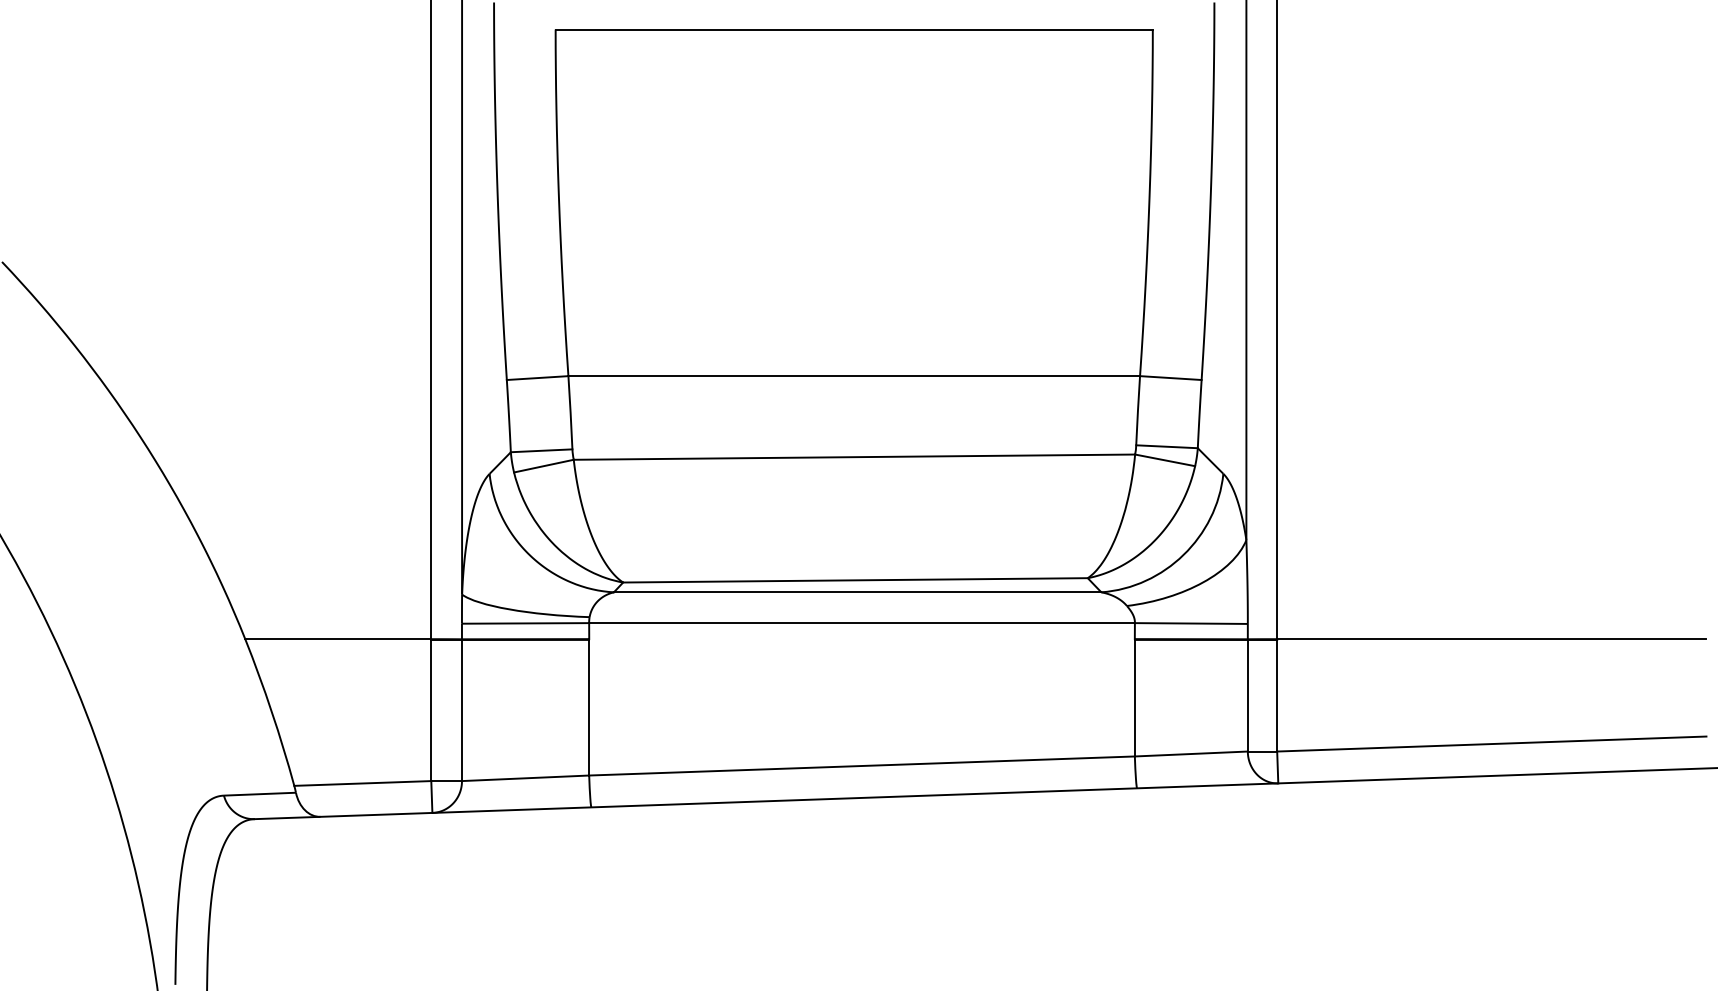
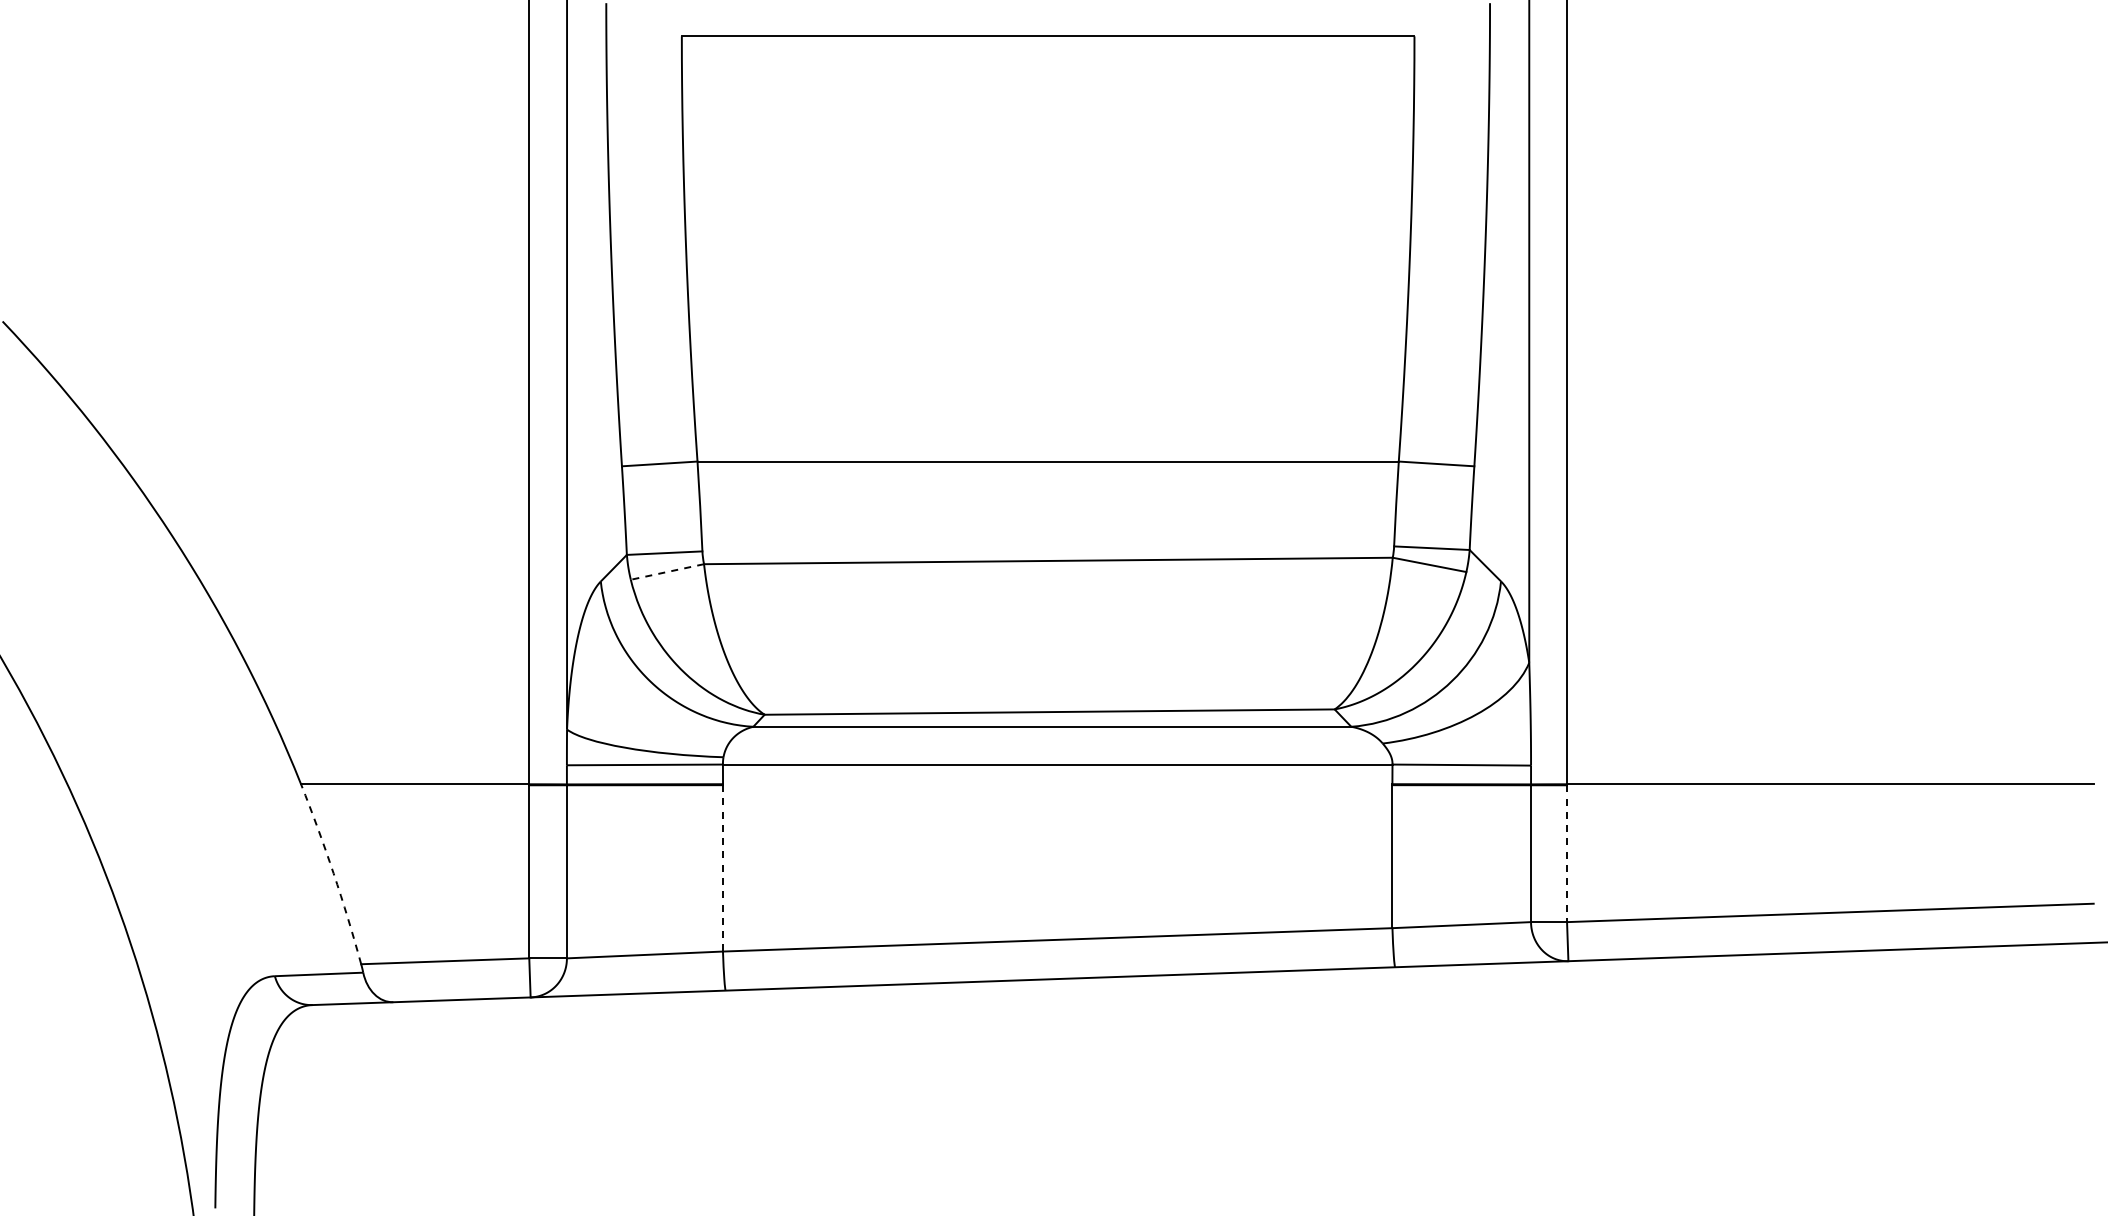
line: (543, 466) -> (666, 572), solid -> dashed
line: (1277, 696) -> (1567, 854), solid -> dashed
line: (589, 707) -> (723, 868), solid -> dashed
arc: (271, 711) -> (333, 873), solid -> dashed

